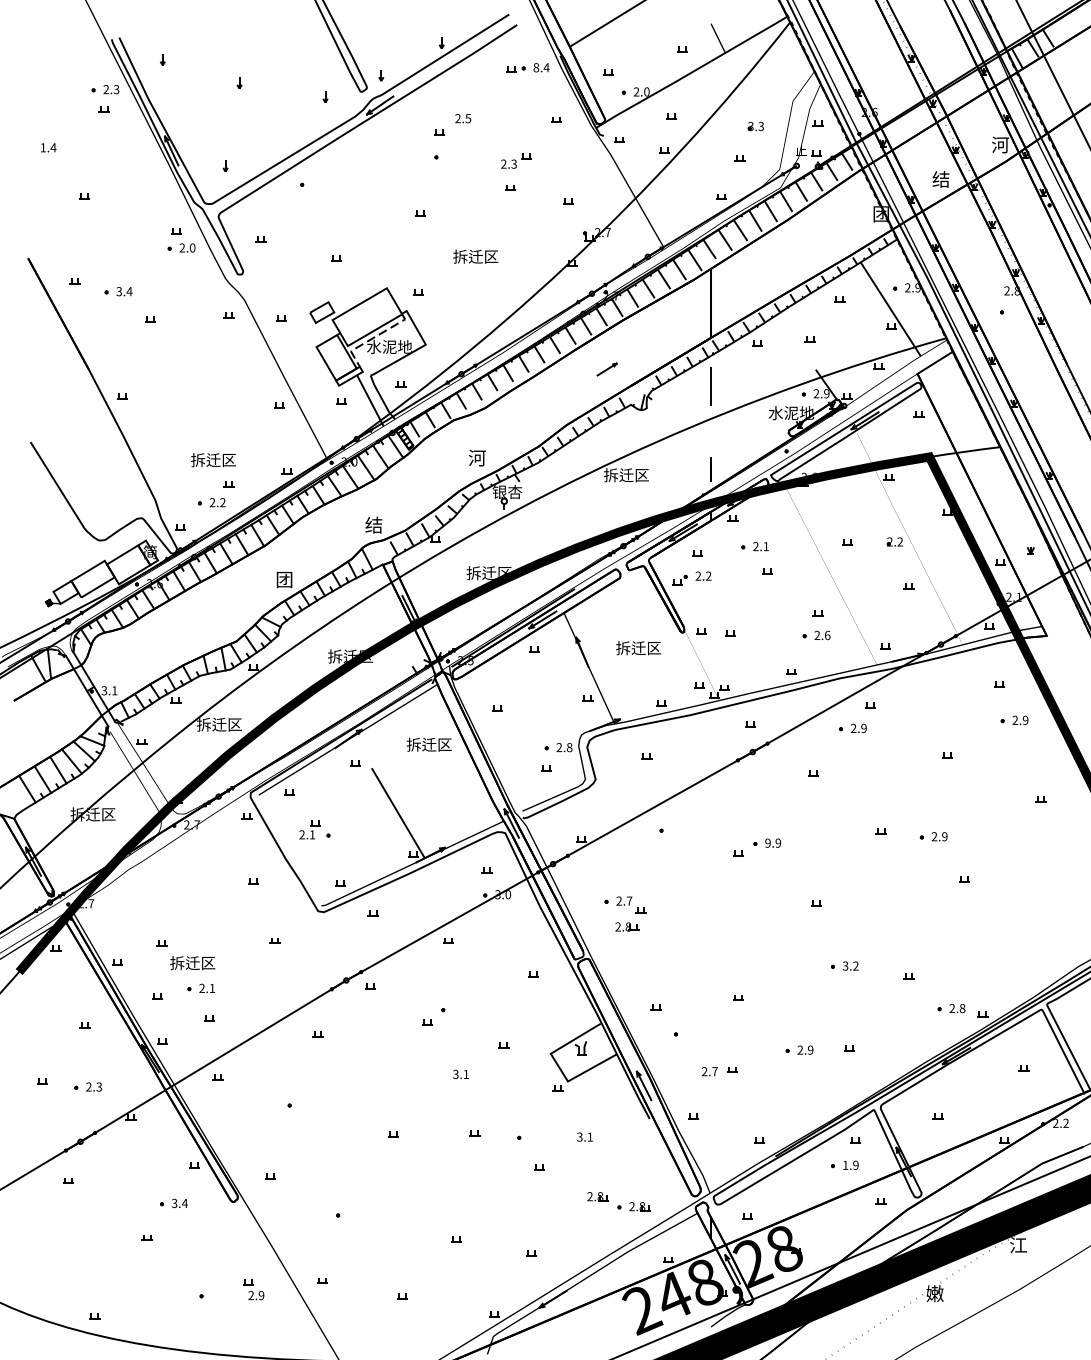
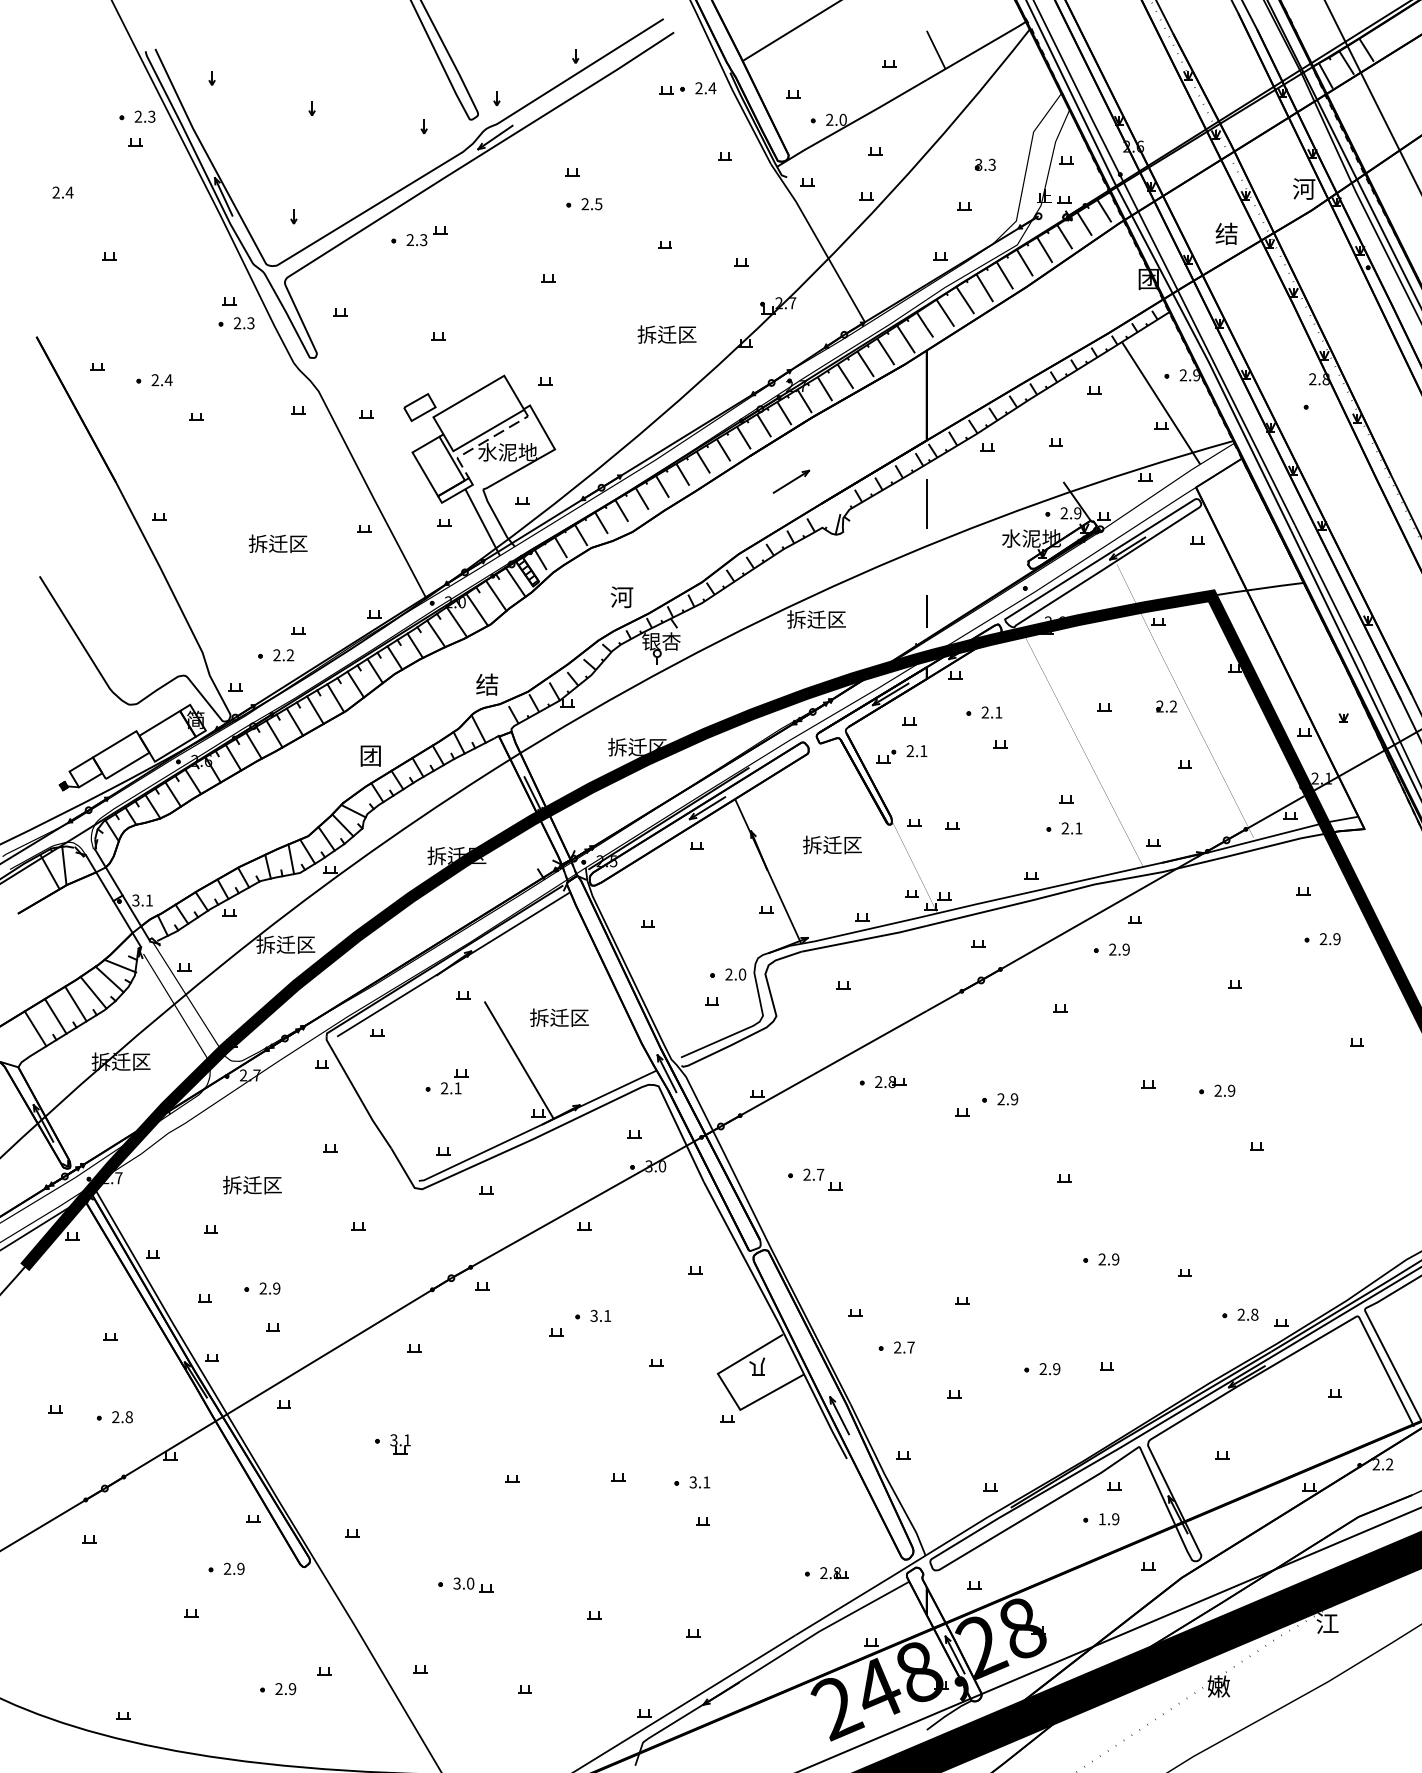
text: (536, 67) -> (699, 87), 8.4 -> 2.4
text: (463, 118) -> (592, 204), moved
text: (42, 147) -> (55, 192), 1.4 -> 2.4
part: (516, 160) -> (426, 235), moved
text: (192, 247) -> (250, 322), 2.0 -> 2.3
text: (475, 256) -> (666, 334), moved
text: (119, 292) -> (155, 381), 3.4 -> 2.4
part: (606, 369) -> (790, 481), size x1.43
text: (213, 460) -> (278, 544), moved
text: (708, 575) -> (923, 750), 2.2 -> 2.1
text: (827, 635) -> (1078, 828), 2.6 -> 2.1
text: (428, 744) -> (558, 1017), moved
text: (569, 747) -> (742, 974), 2.8 -> 2.0
part: (309, 829) -> (454, 1081), moved
text: (767, 843) -> (1000, 1099), 9.9 -> 2.9
part: (627, 926) -> (890, 1081), moved
text: (192, 963) -> (252, 1185), moved
text: (850, 966) -> (1108, 1260), 3.2 -> 2.9
text: (212, 988) -> (276, 1288), 2.1 -> 2.9
text: (709, 1071) -> (903, 1347), moved
text: (460, 1074) -> (600, 1316), moved
text: (99, 1086) -> (129, 1416), 2.3 -> 2.8
part: (307, 1107) -> (400, 1443), added
text: (584, 1136) -> (699, 1481), moved
part: (597, 1196) -> (778, 1559), removed
text: (179, 1203) -> (233, 1568), 3.4 -> 2.9
part: (363, 1215) -> (473, 1584), added
text: (256, 1295) -> (285, 1688), moved

